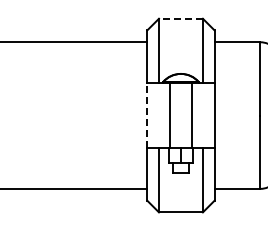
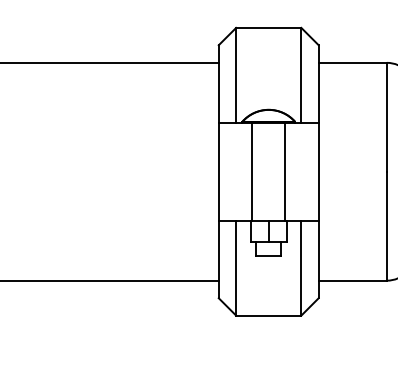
line: (180, 18) -> (268, 27), dashed -> solid
line: (147, 115) -> (219, 171), dashed -> solid

